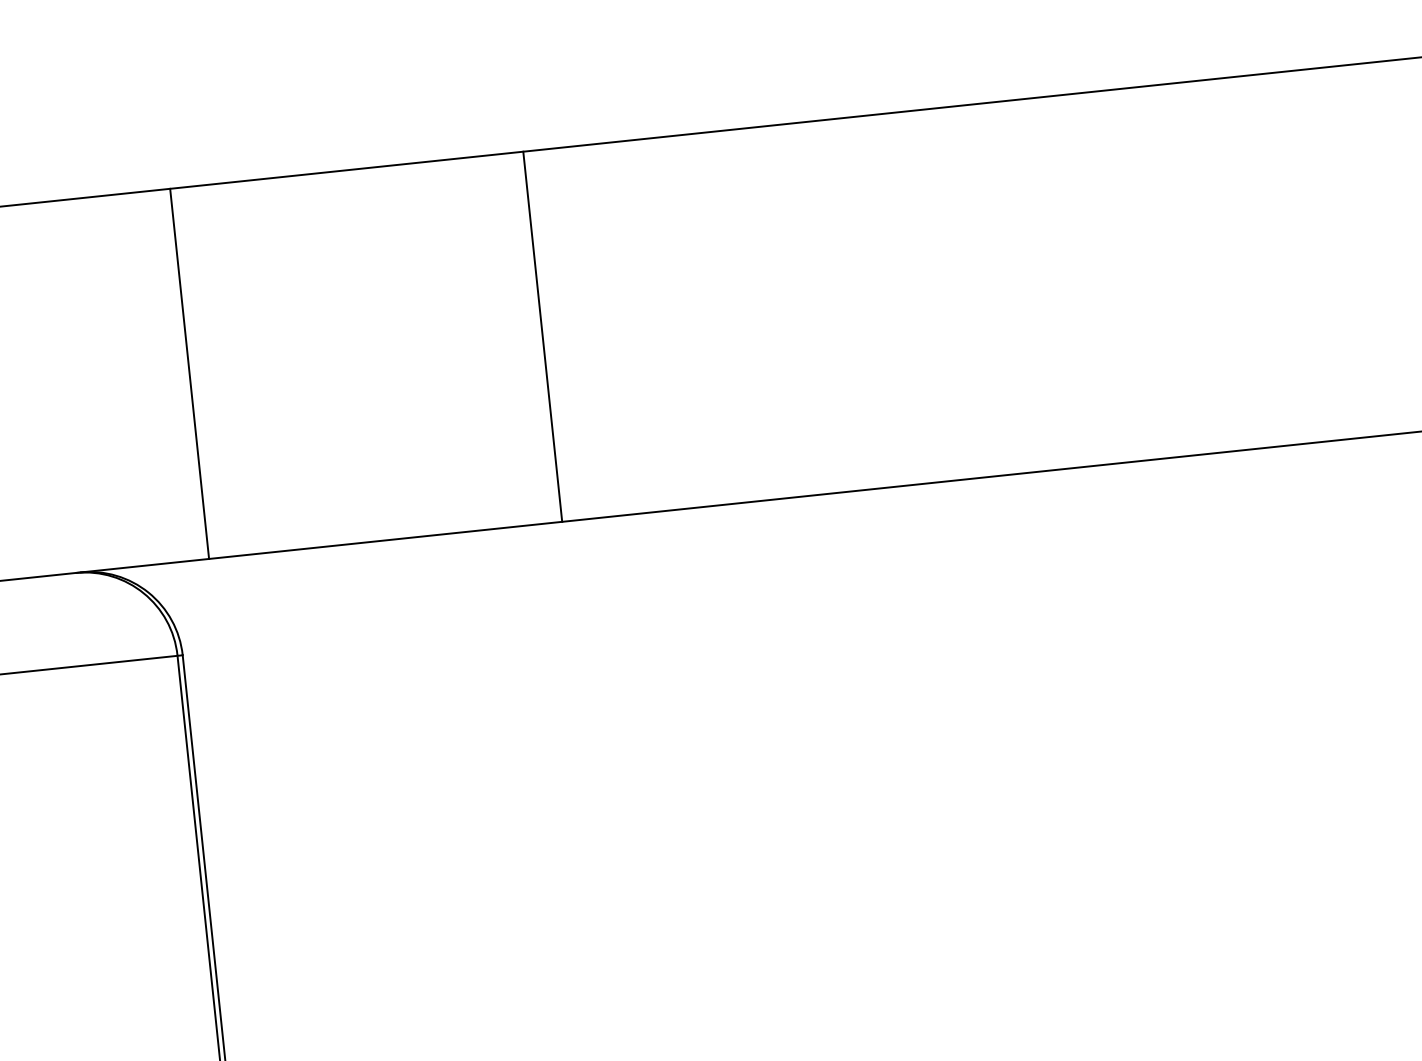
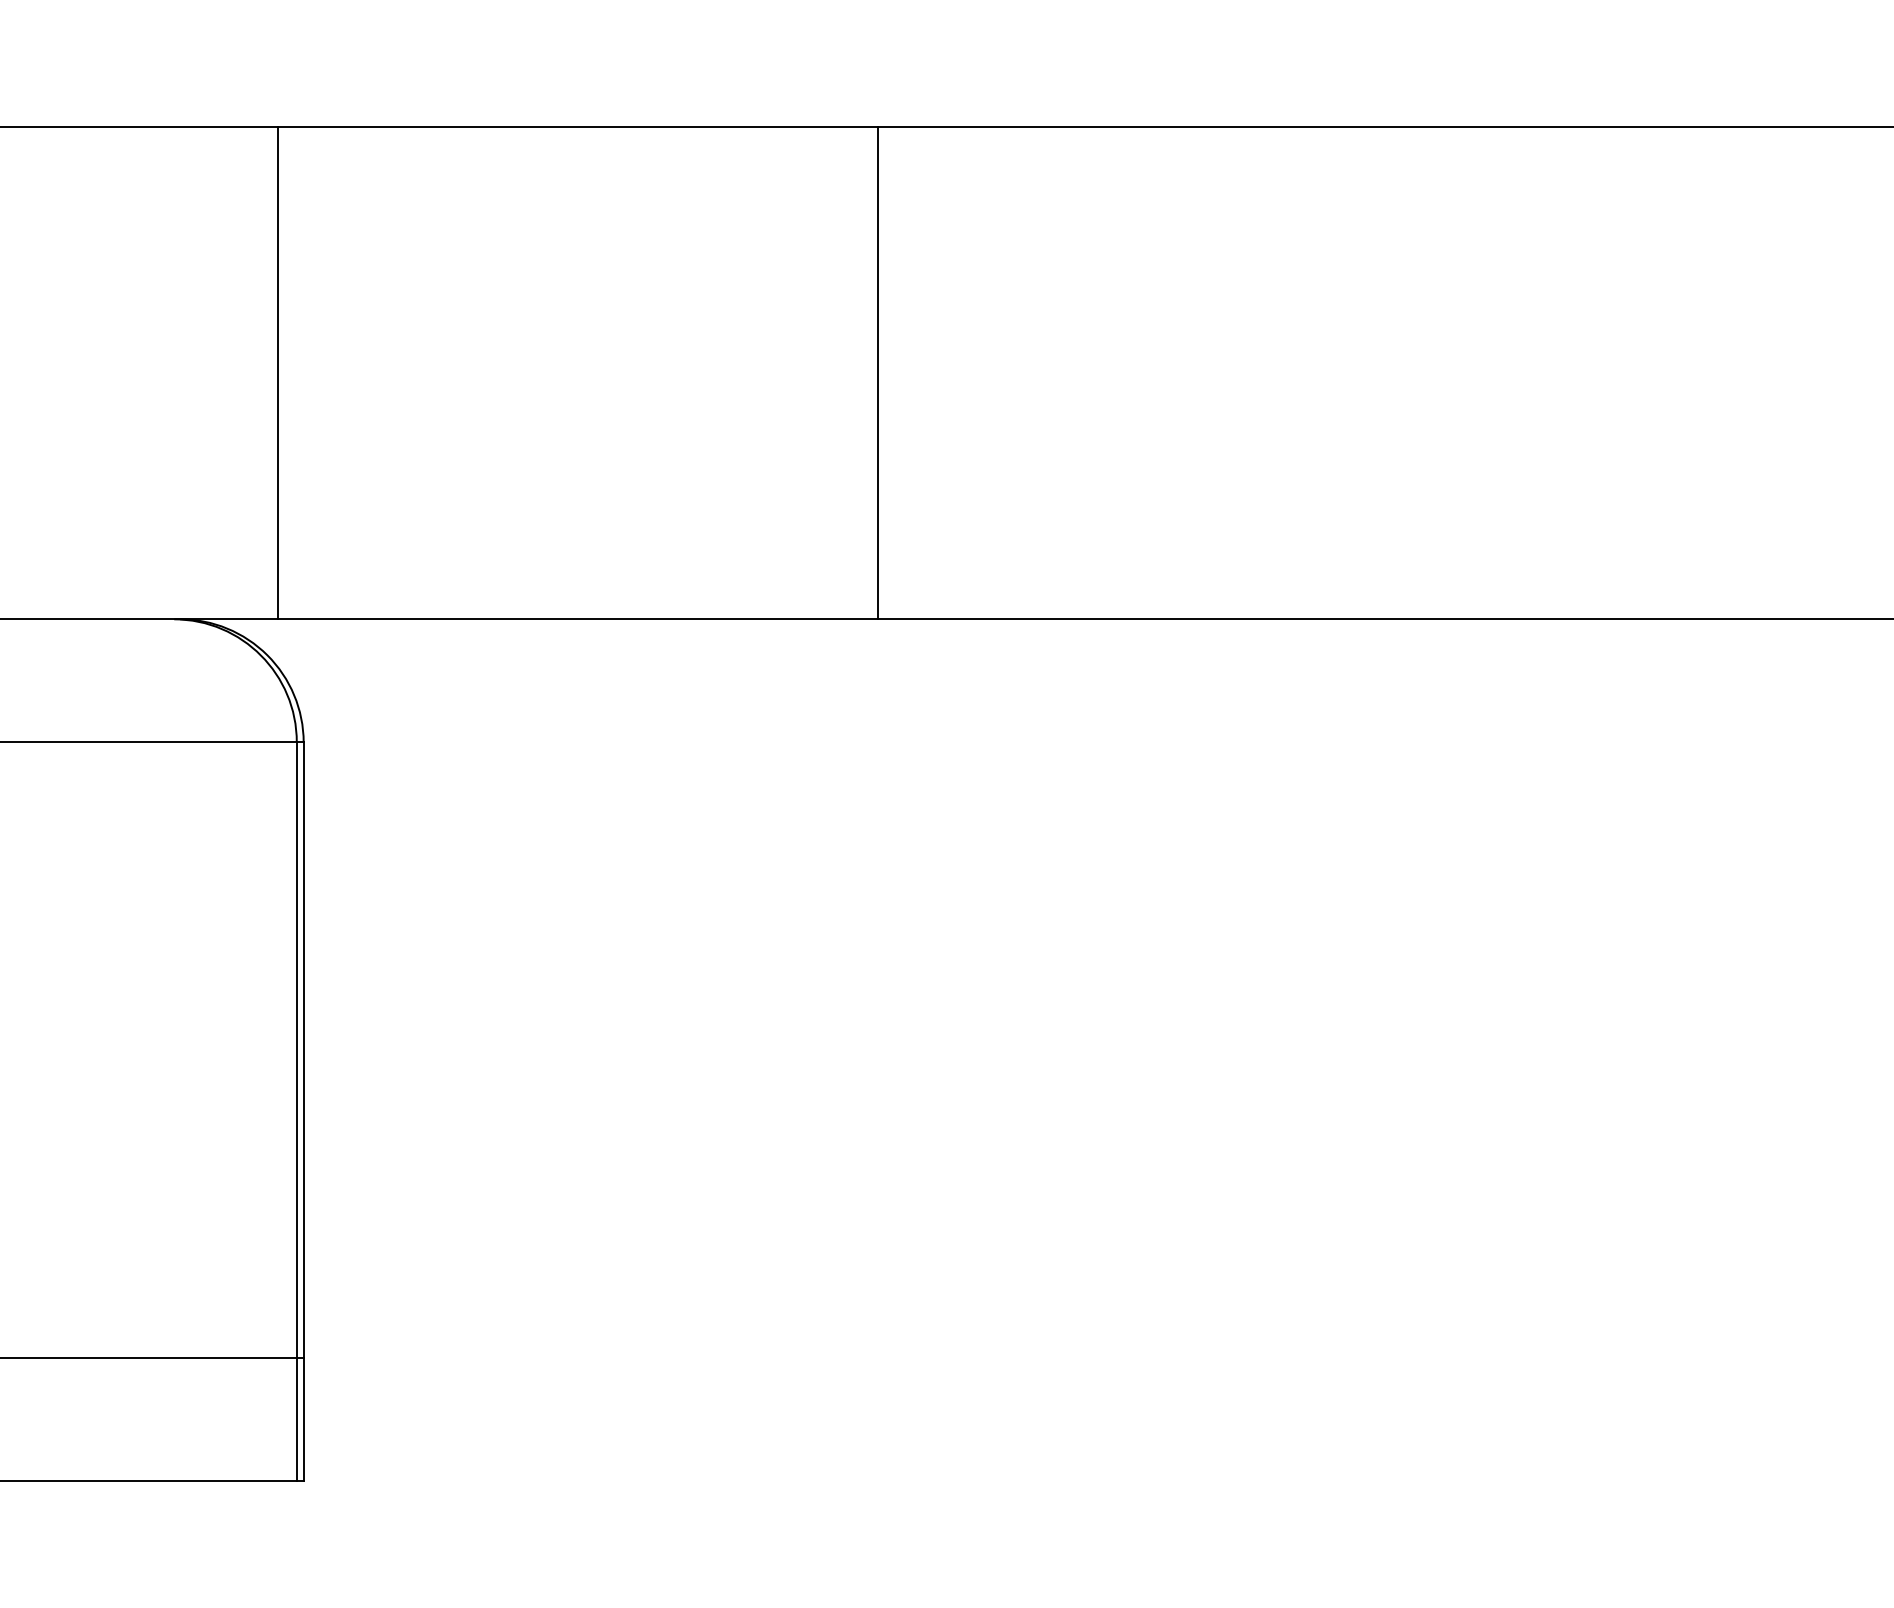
line: (542, 336) -> (877, 372), moved
line: (189, 373) -> (277, 372), moved

